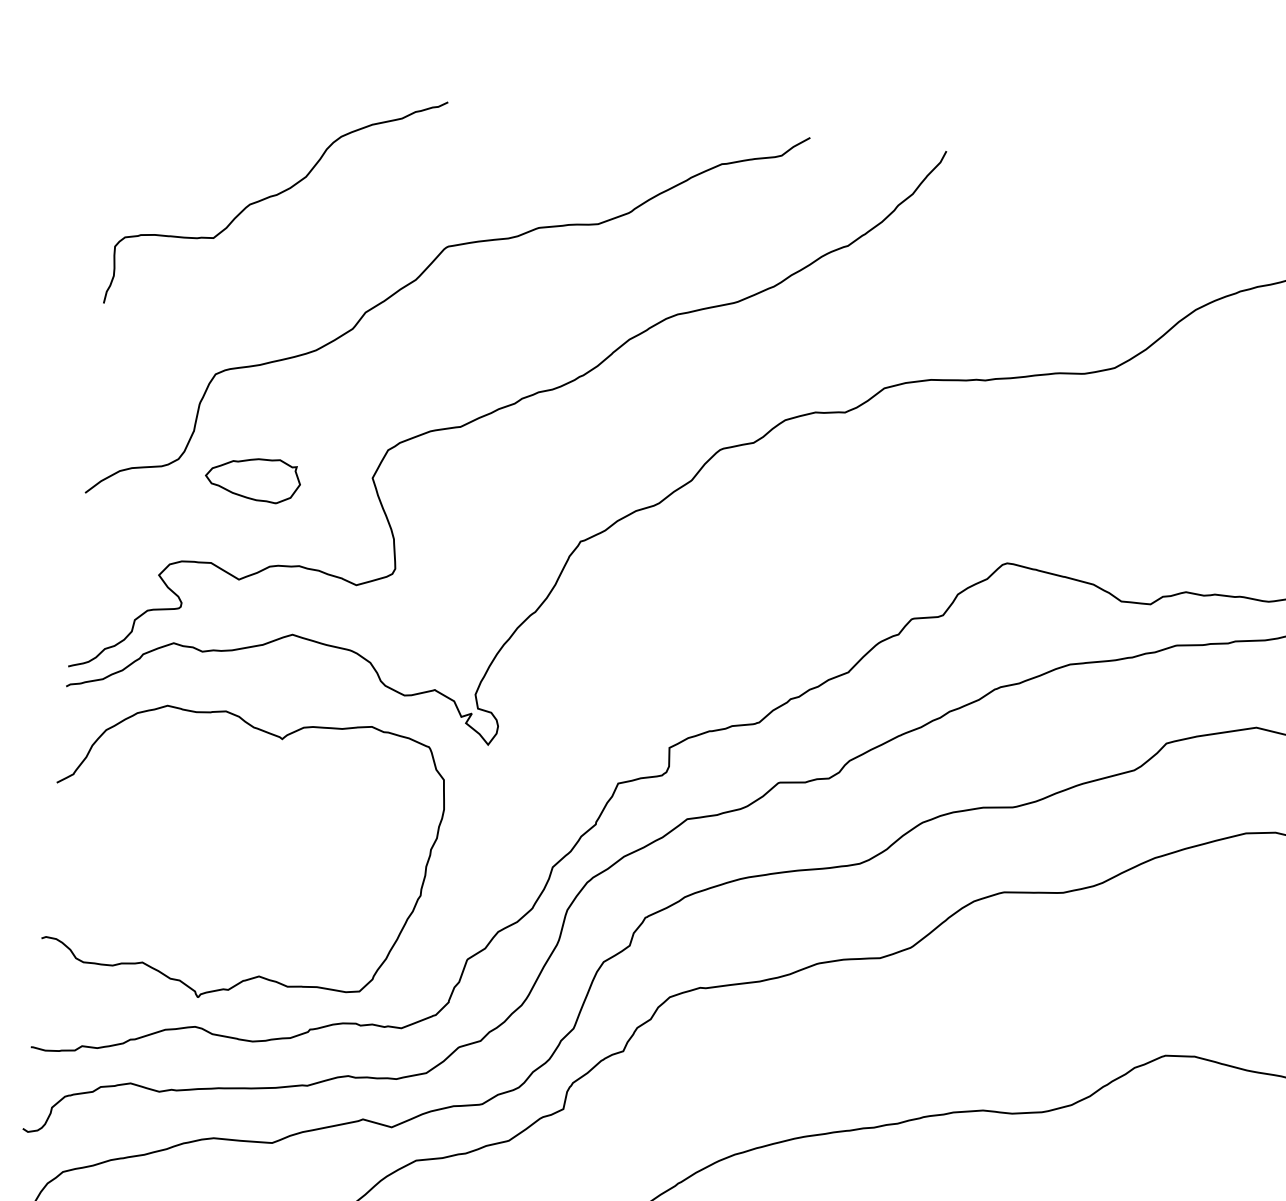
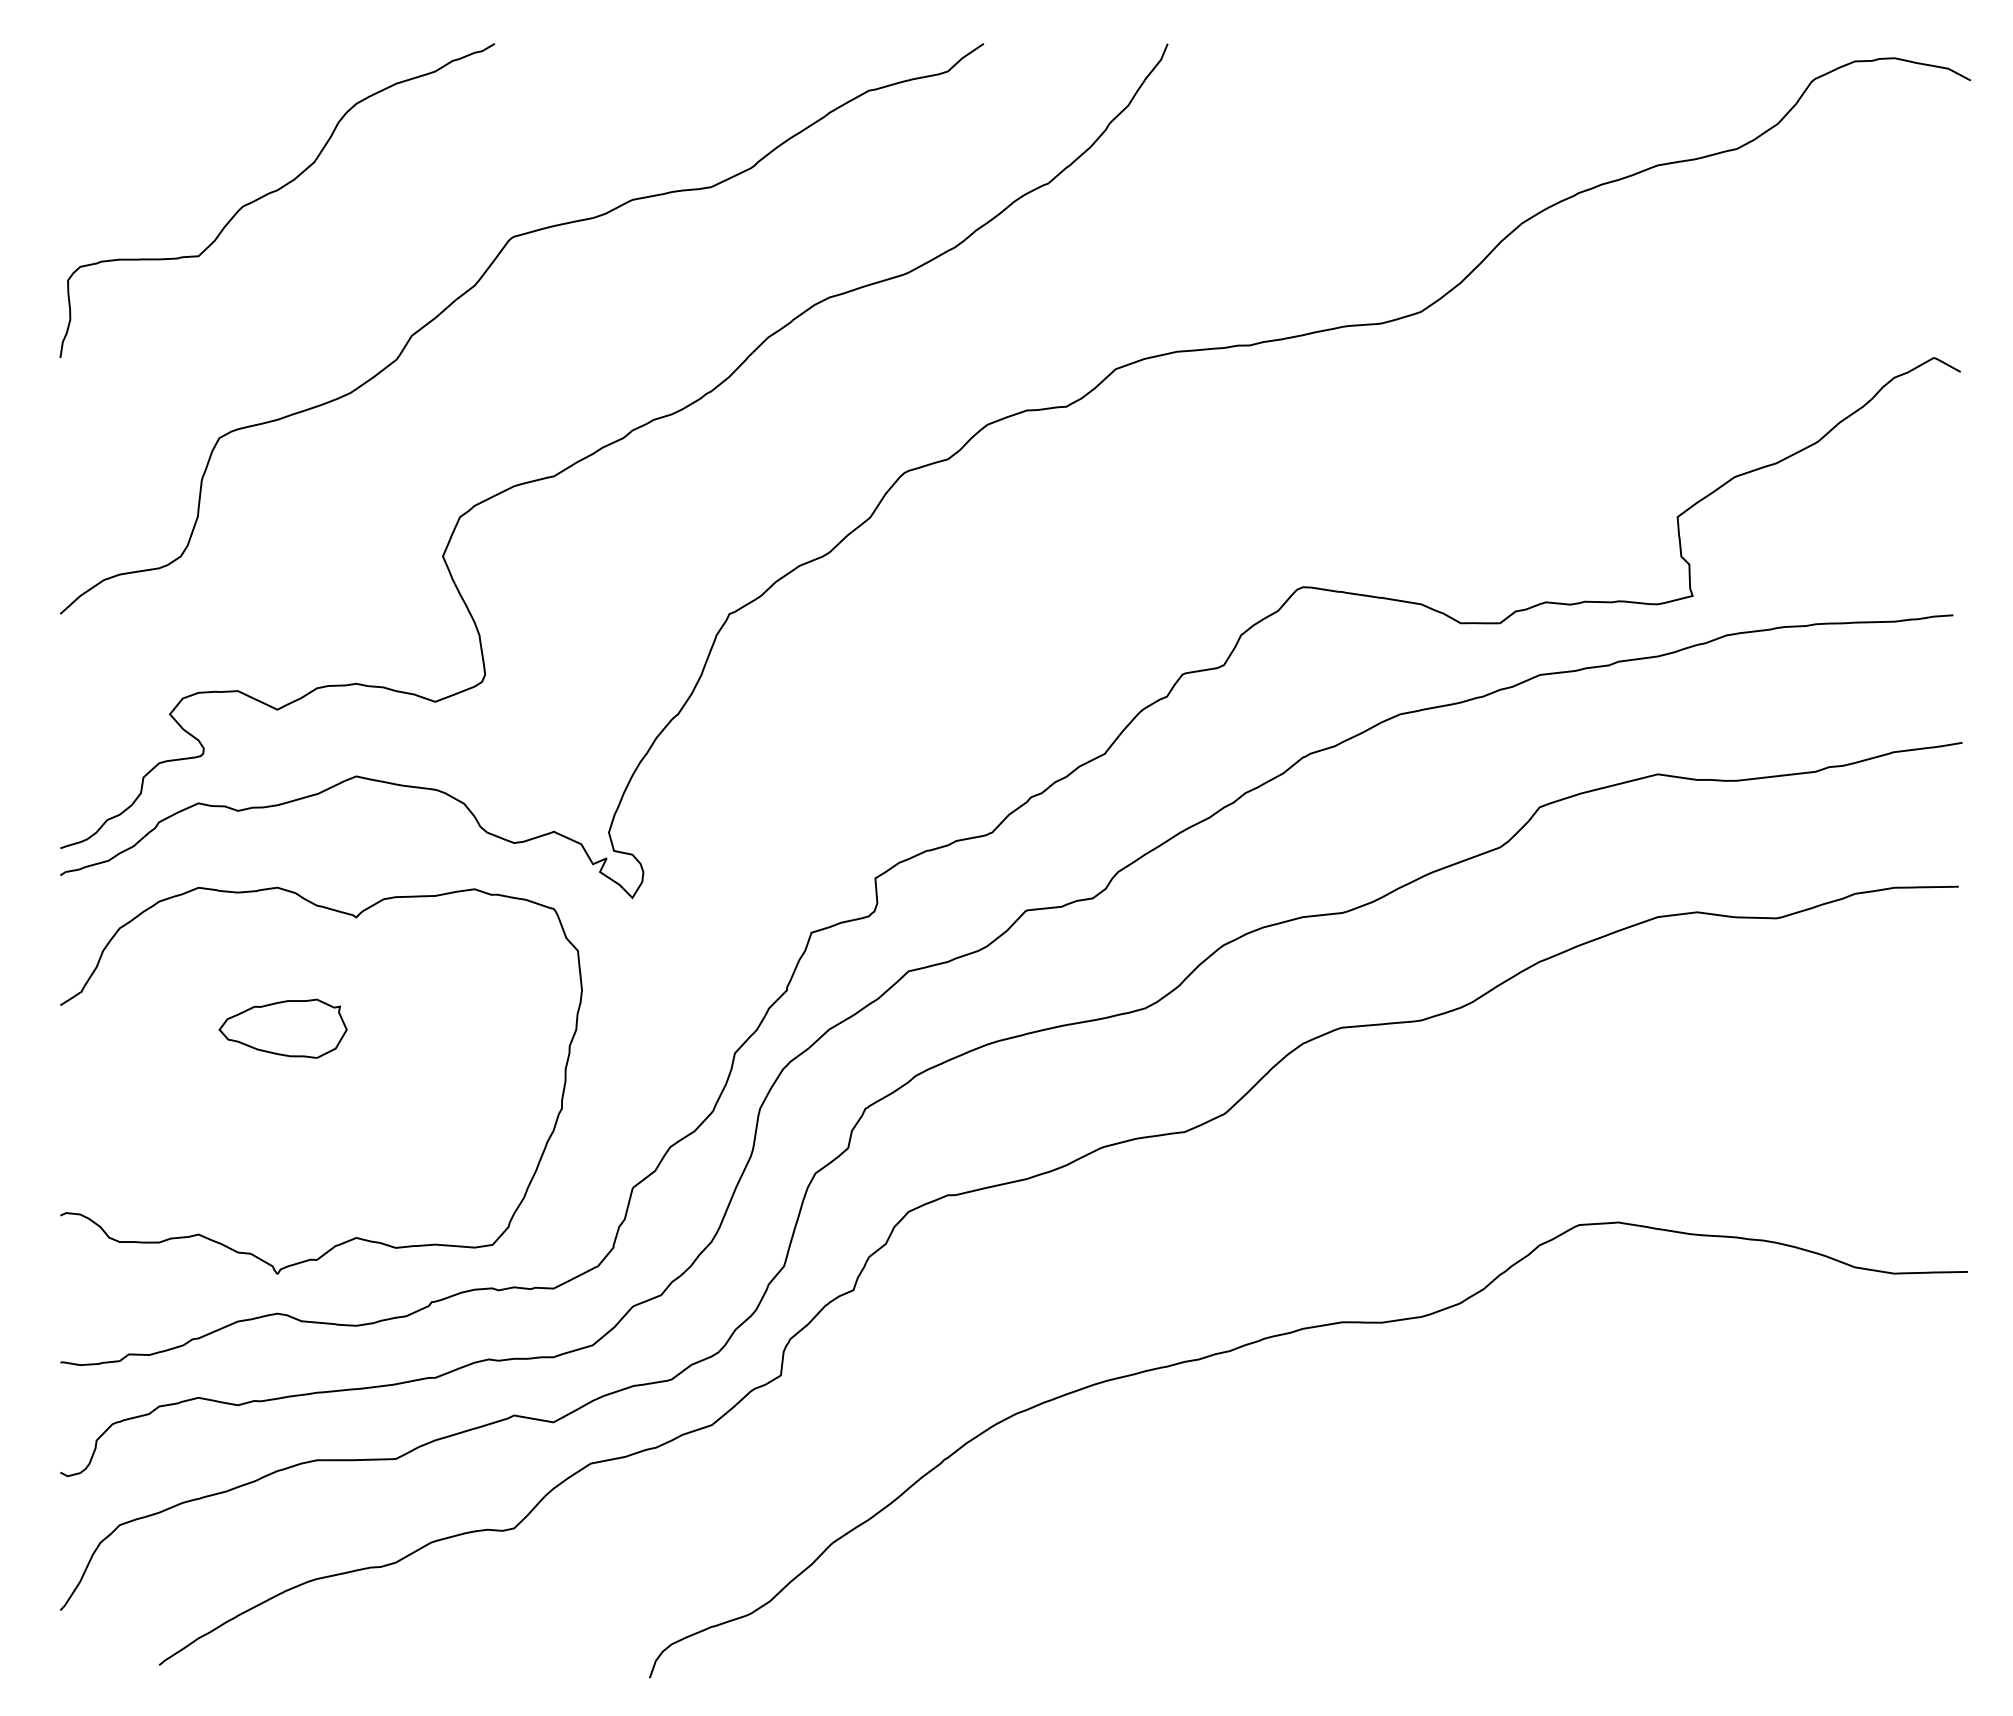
part: (252, 479) -> (282, 1028), moved

